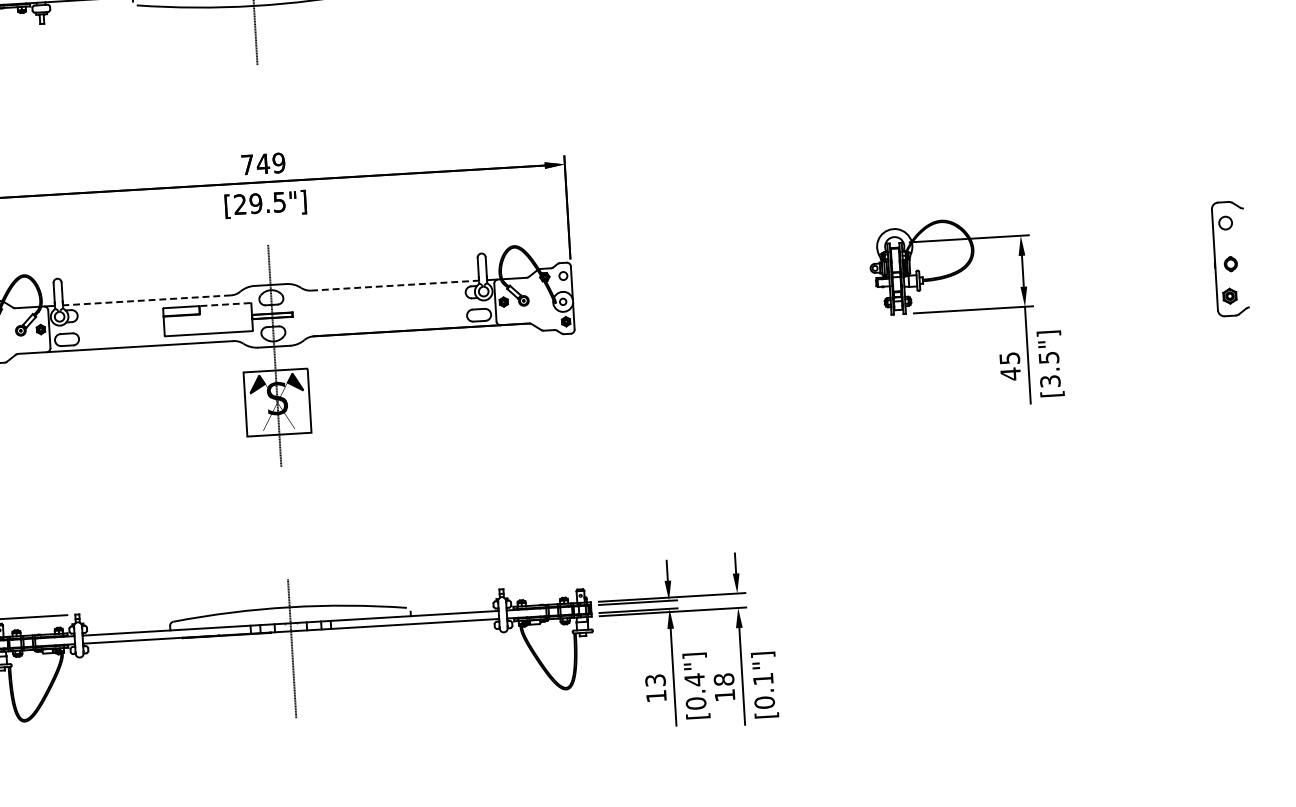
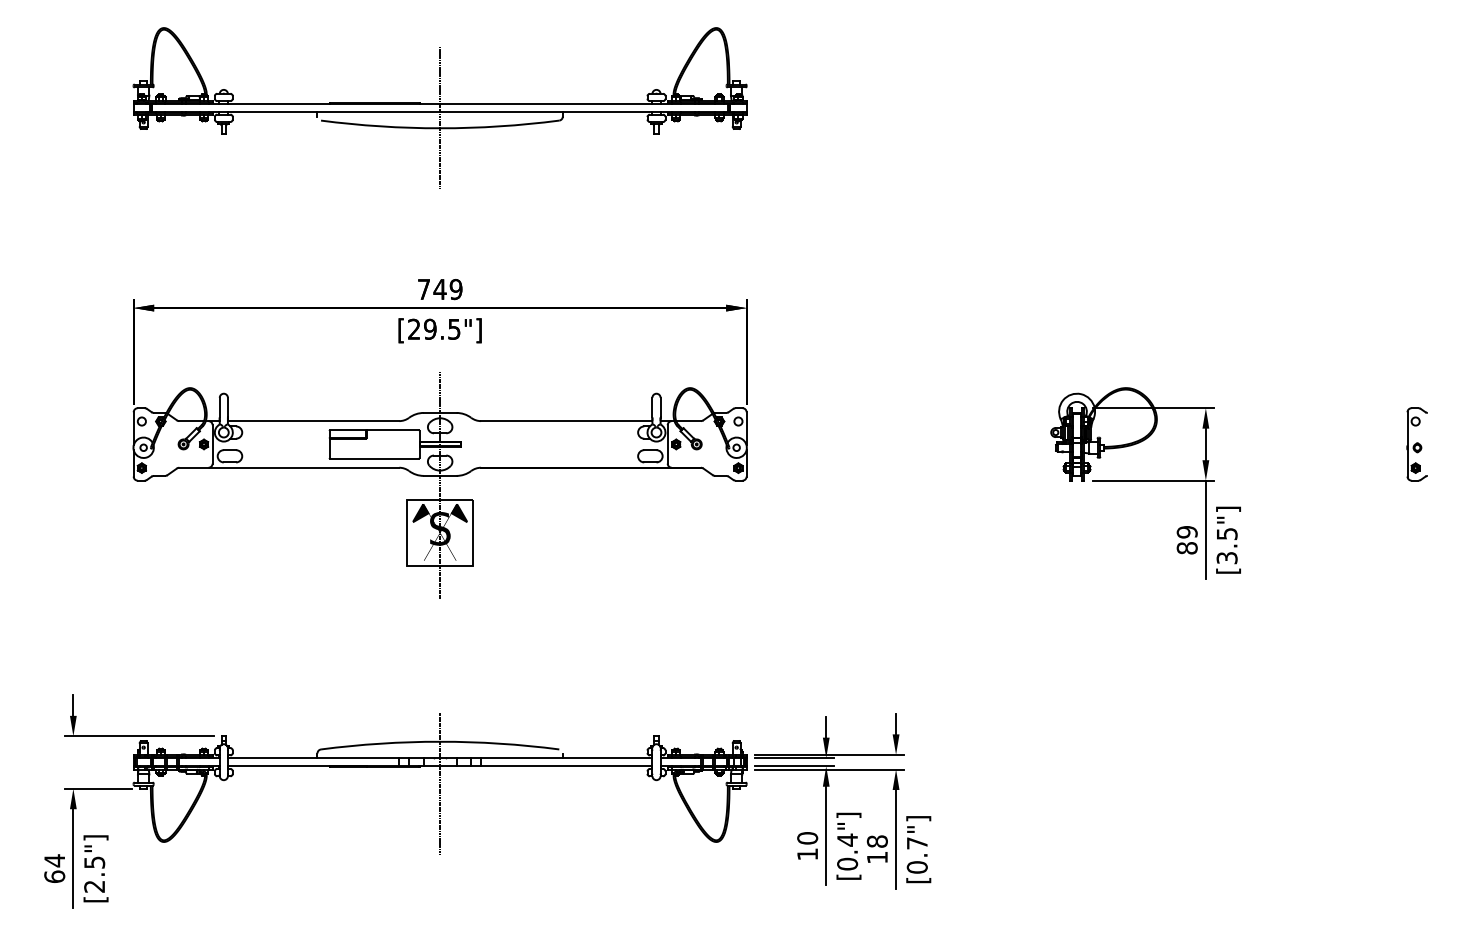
part: (1229, 259) -> (1416, 444), size x0.62
line: (394, 286) -> (566, 421), dashed -> solid
line: (146, 300) -> (313, 421), dashed -> solid
line: (224, 304) -> (392, 430), dashed -> solid
text: (1009, 366) -> (1186, 540), 45 -> 89
text: (763, 679) -> (917, 843), [0.1"] -> [0.7"]
text: (655, 680) -> (807, 838), 13 -> 10

